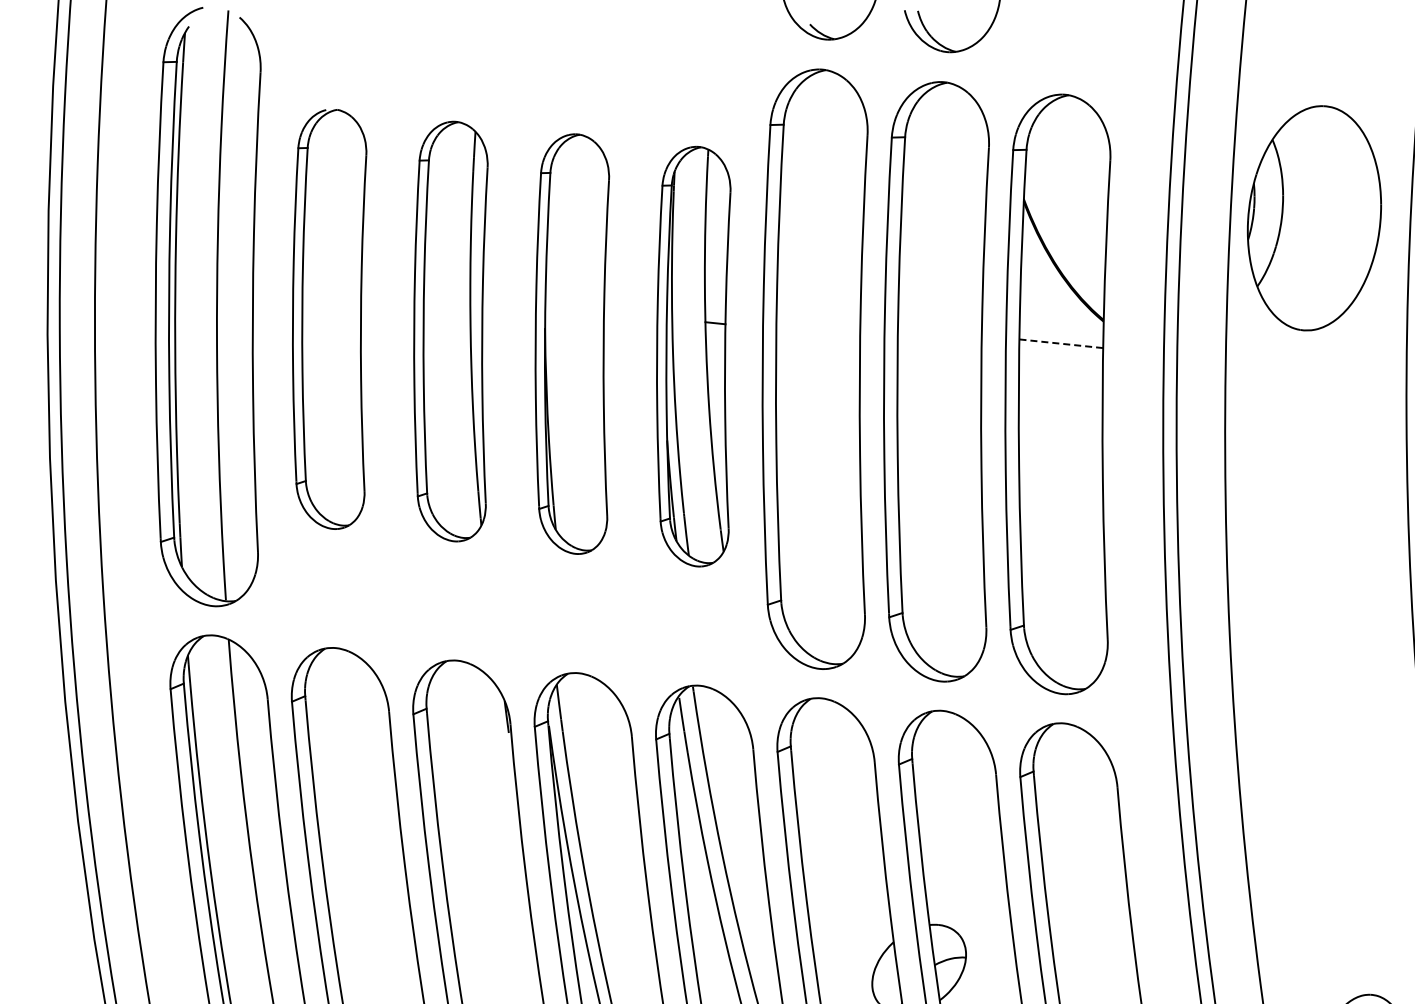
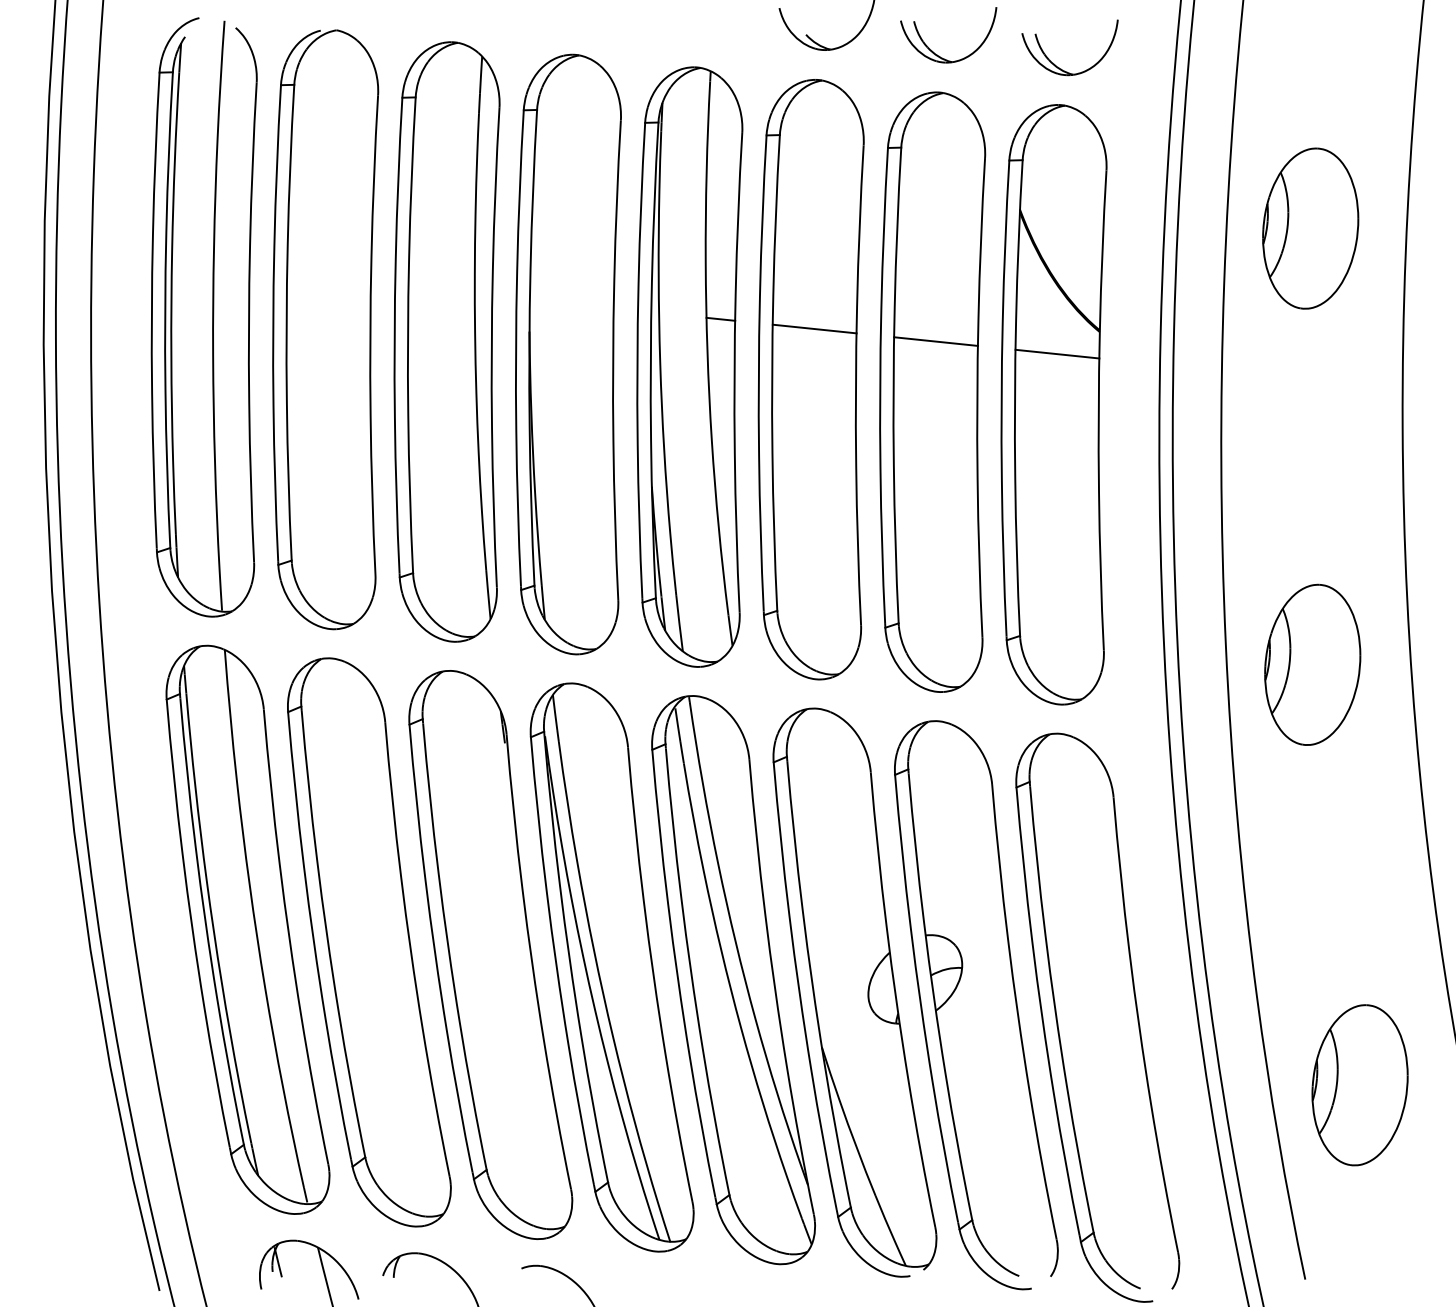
part: (1058, 53) -> (1054, 63), added
part: (1314, 218) -> (1310, 228), size x0.71
line: (818, 318) -> (814, 328), added
part: (329, 319) -> (325, 329), size x1.43
part: (450, 331) -> (446, 341), size x1.43
line: (940, 331) -> (936, 341), added
part: (572, 344) -> (568, 354), size x1.43
line: (1061, 344) -> (1057, 354), dashed -> solid
part: (693, 356) -> (689, 366), size x1.43
part: (1316, 654) -> (1312, 664), added

